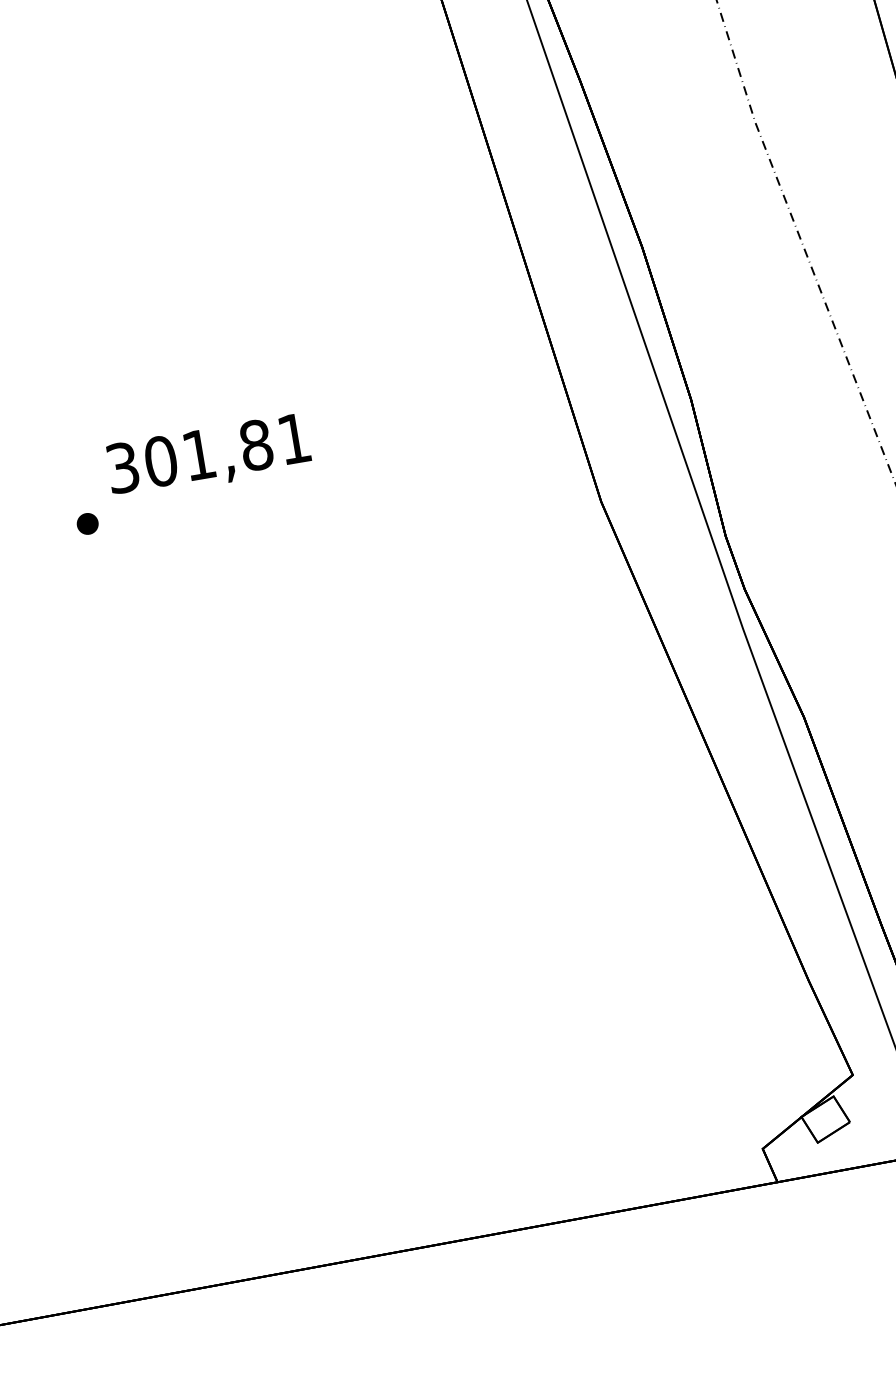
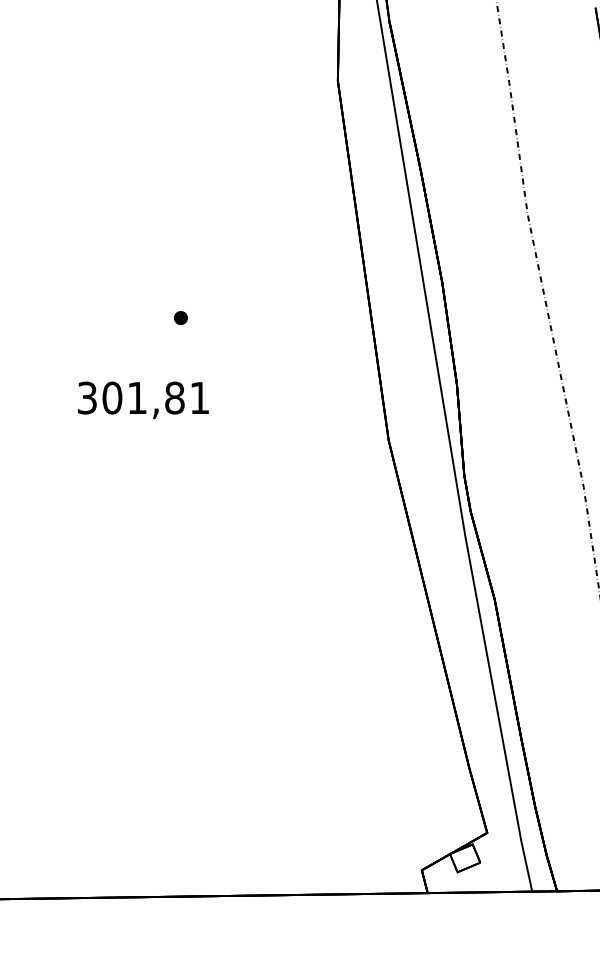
text: (208, 455) -> (143, 399), moved
part: (86, 523) -> (180, 317), moved

